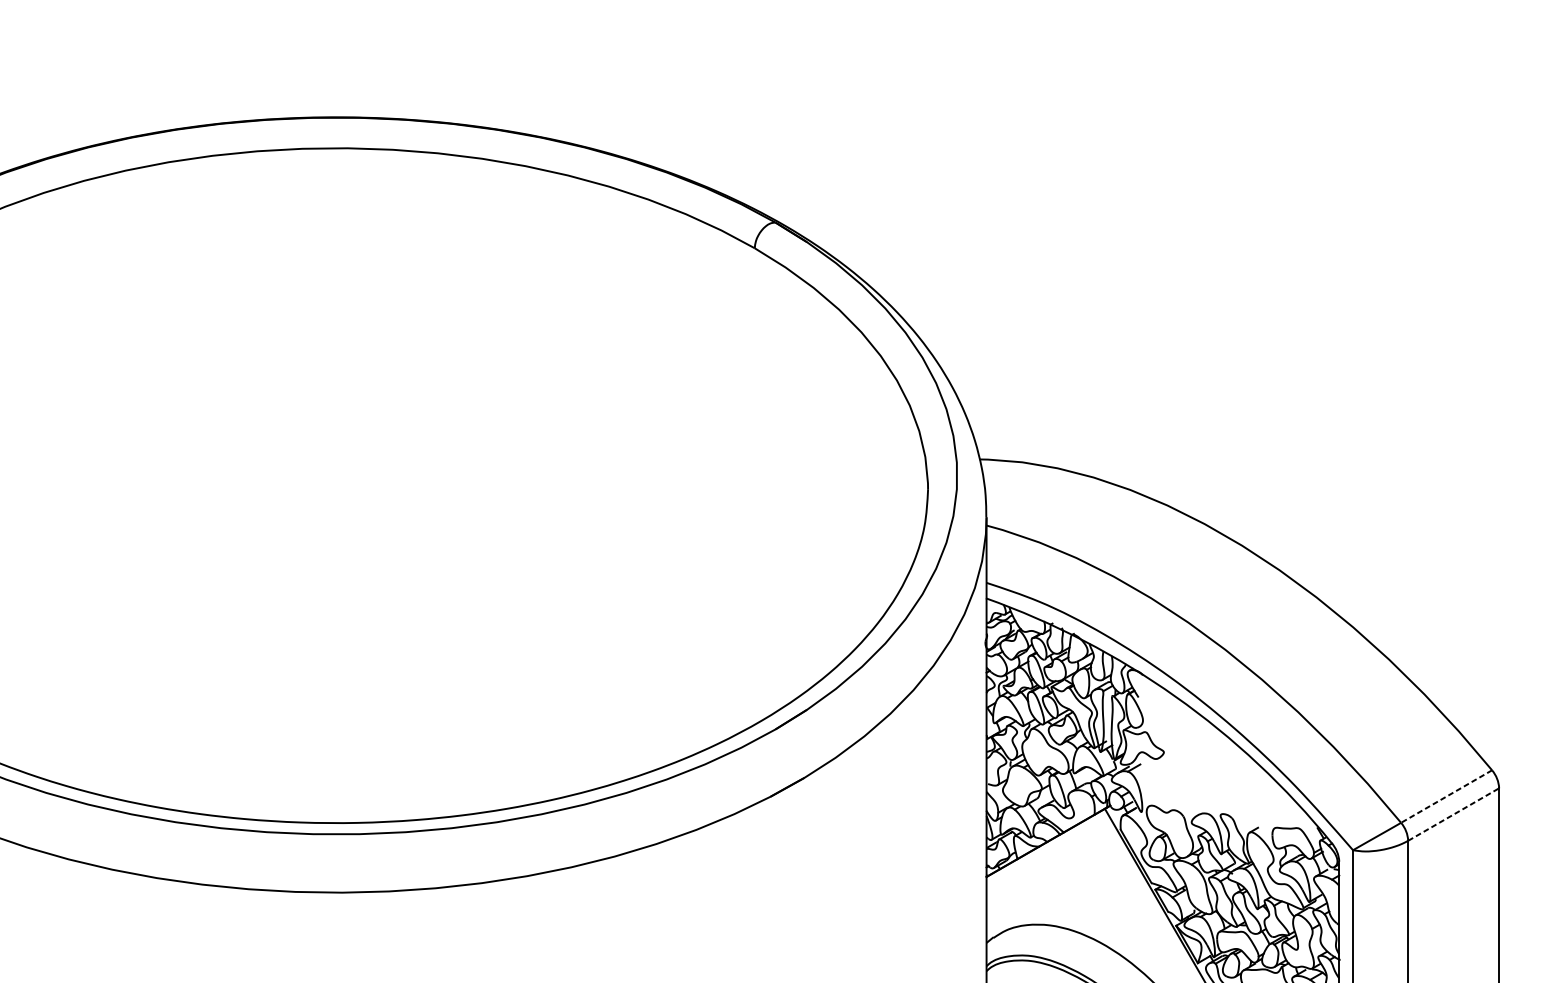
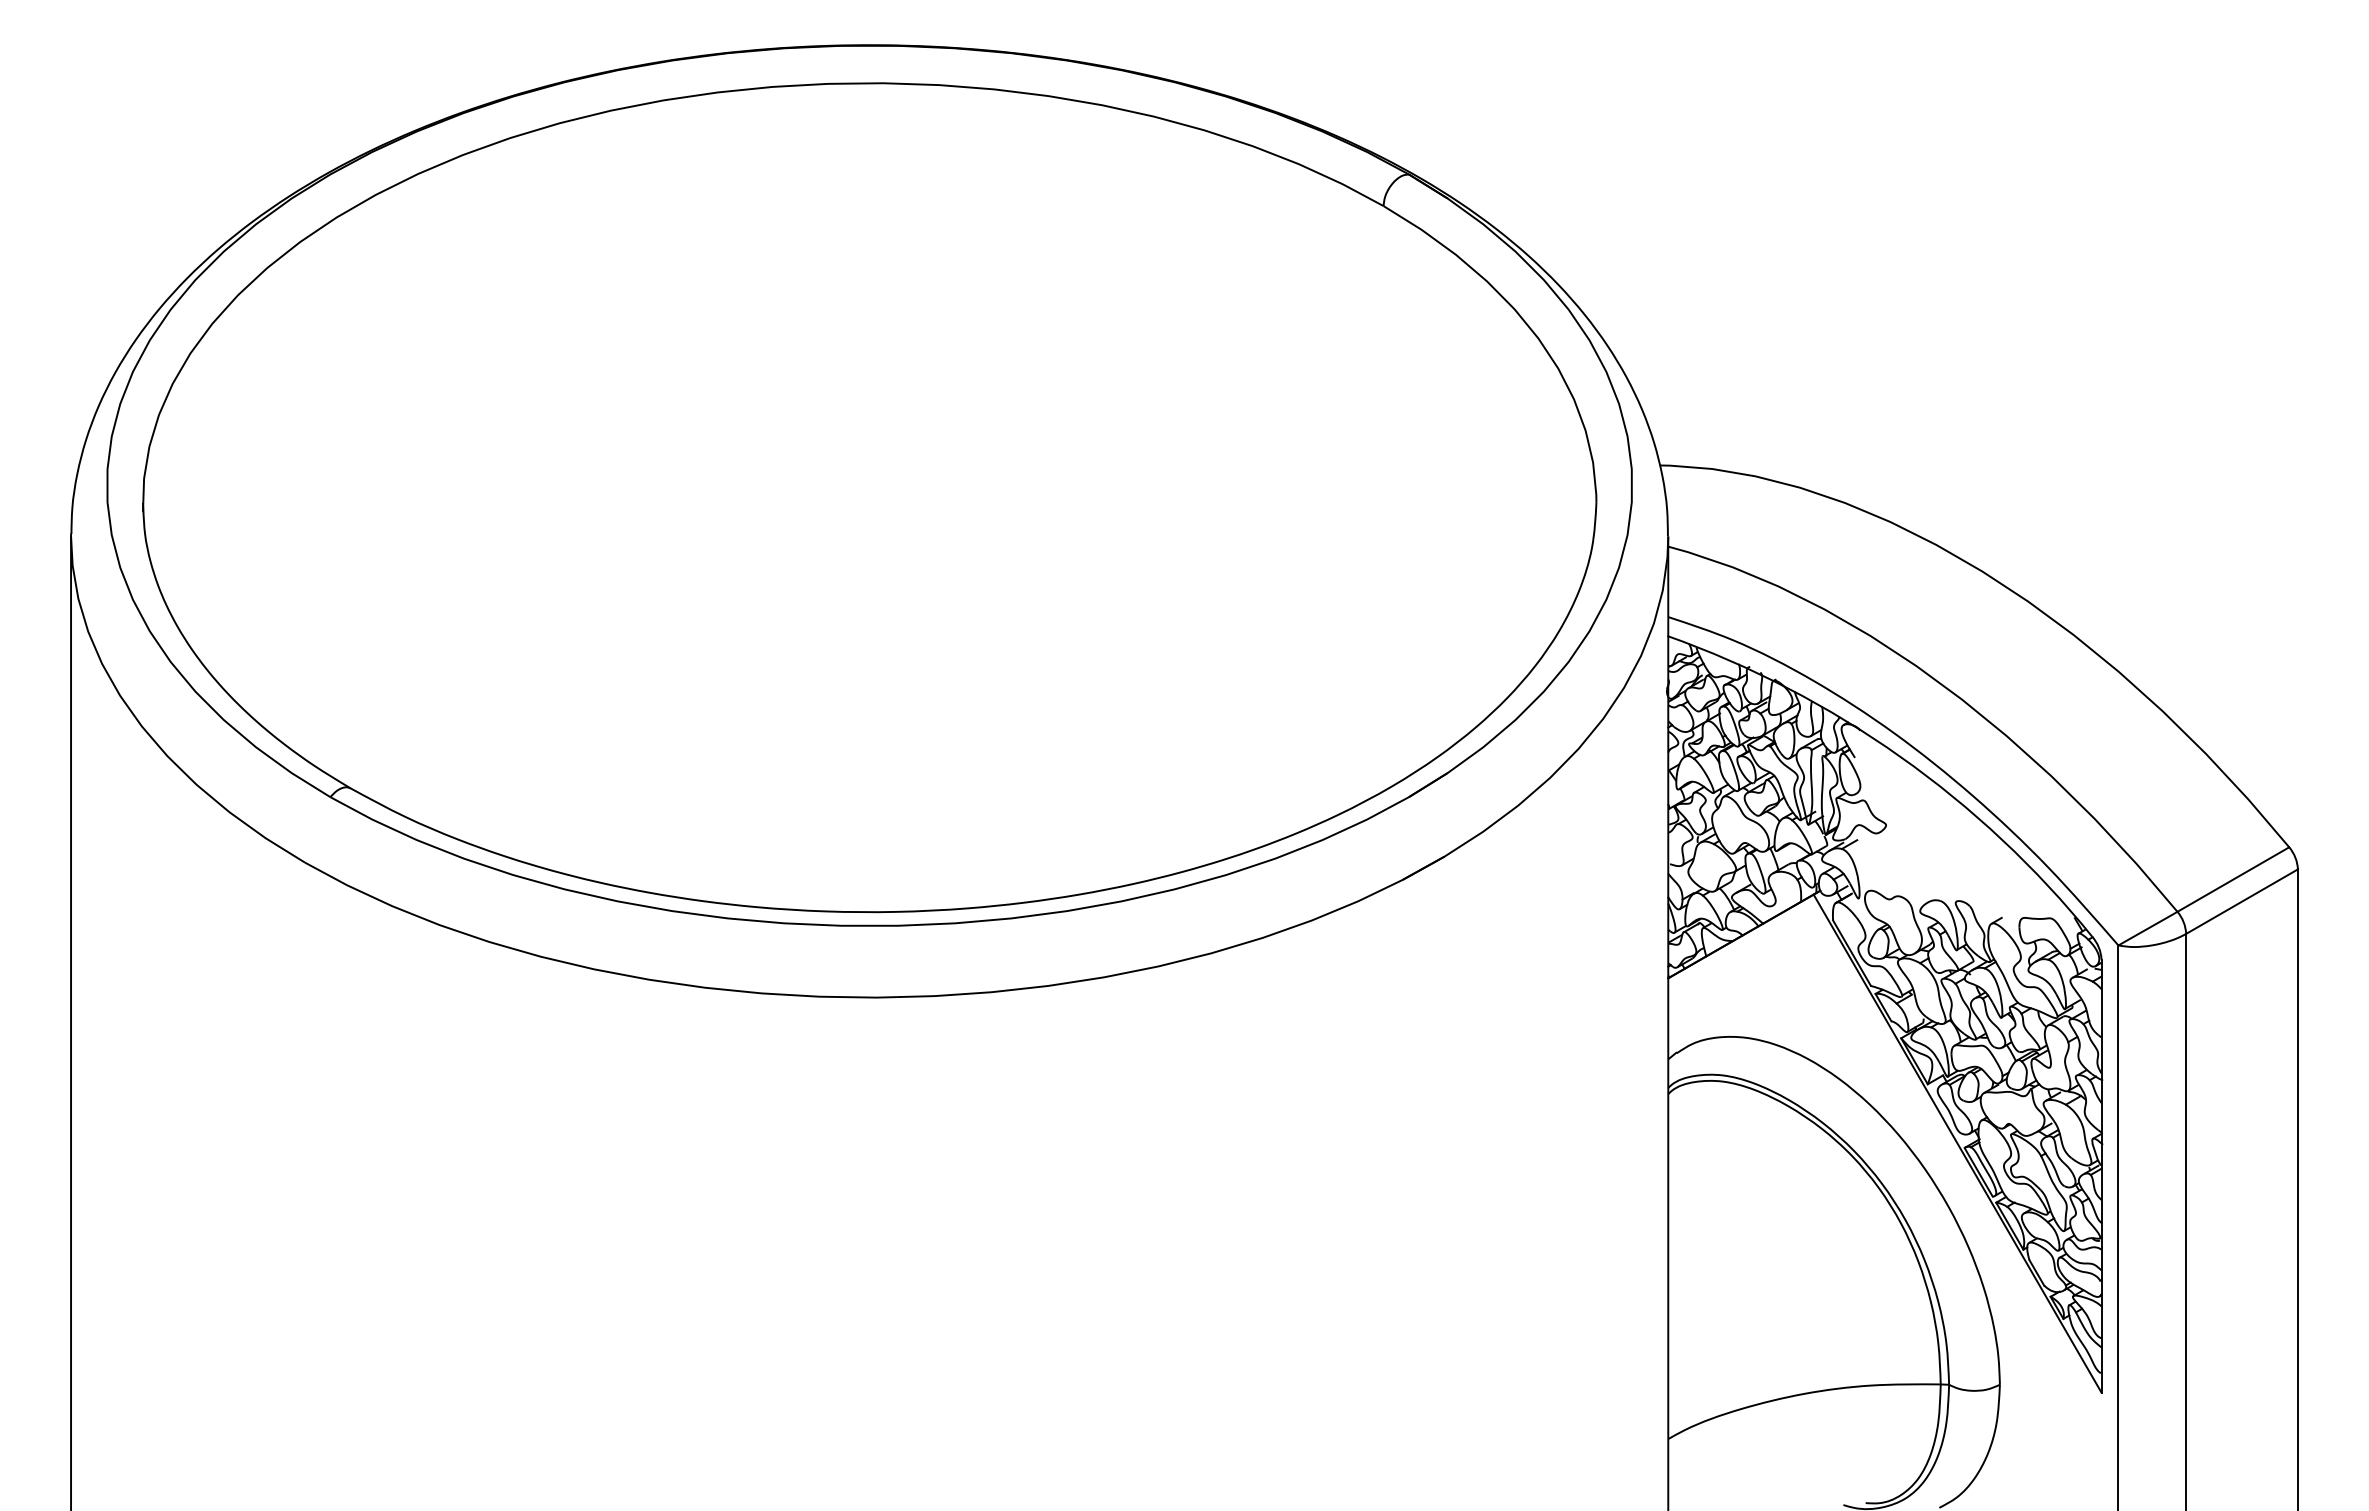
line: (1446, 796) -> (2233, 879), dashed -> solid
line: (1454, 814) -> (2242, 901), dashed -> solid

